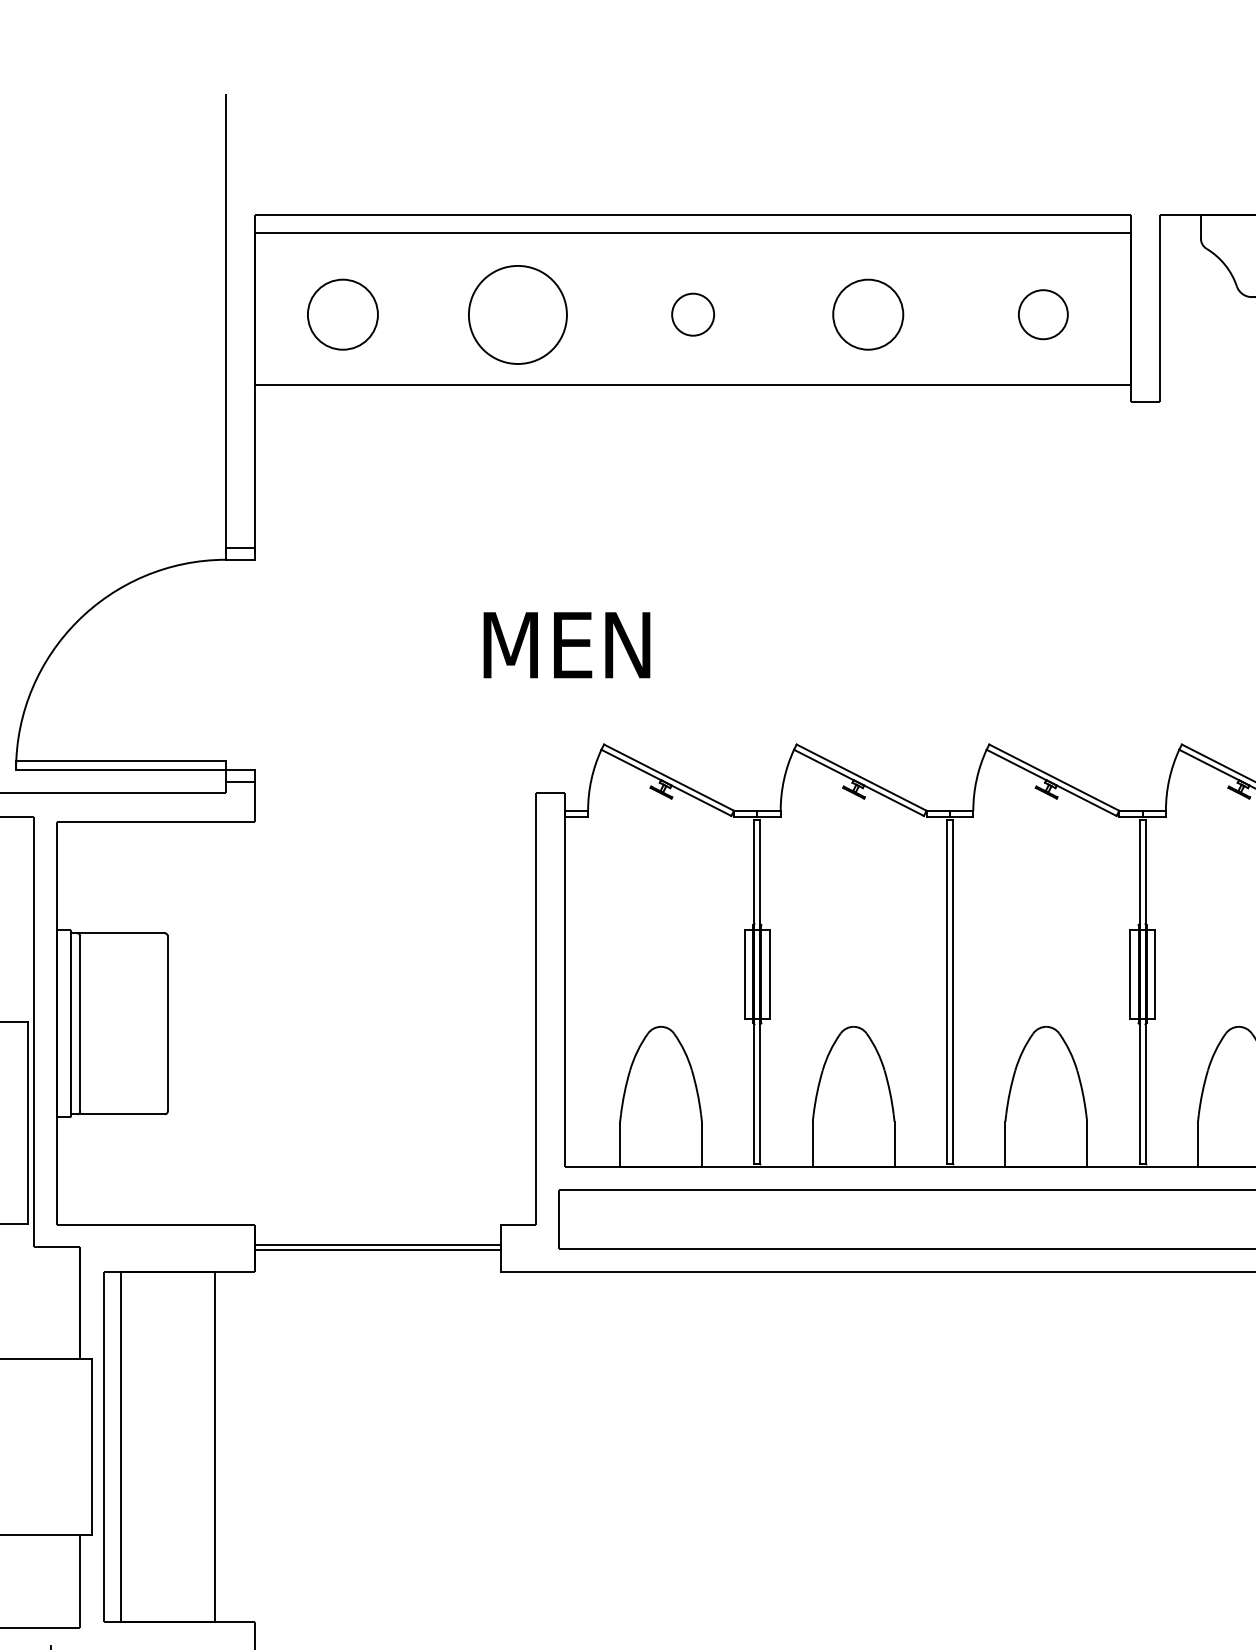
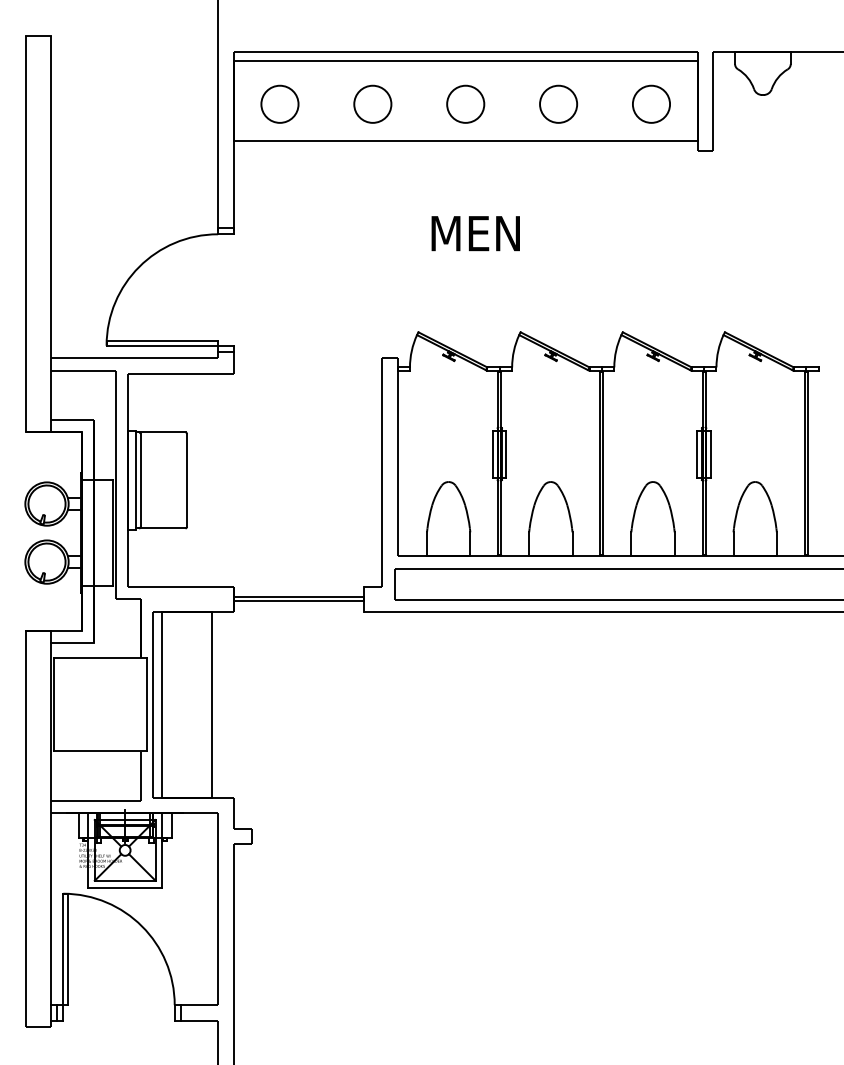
circle: (517, 313) -> (372, 103), size x0.71
circle: (692, 313) -> (465, 103), size x1.67
circle: (1043, 313) -> (651, 103), size x1.43
text: (566, 644) -> (475, 233), moved

